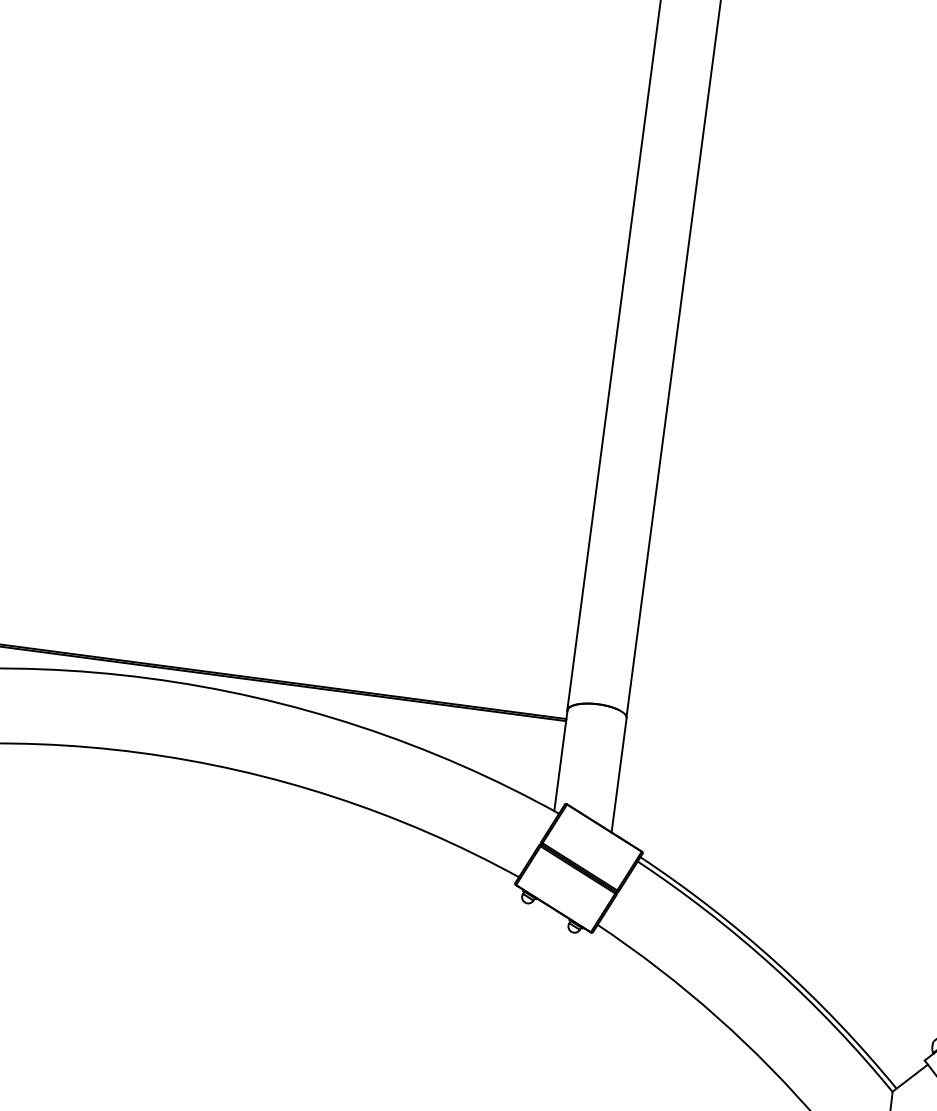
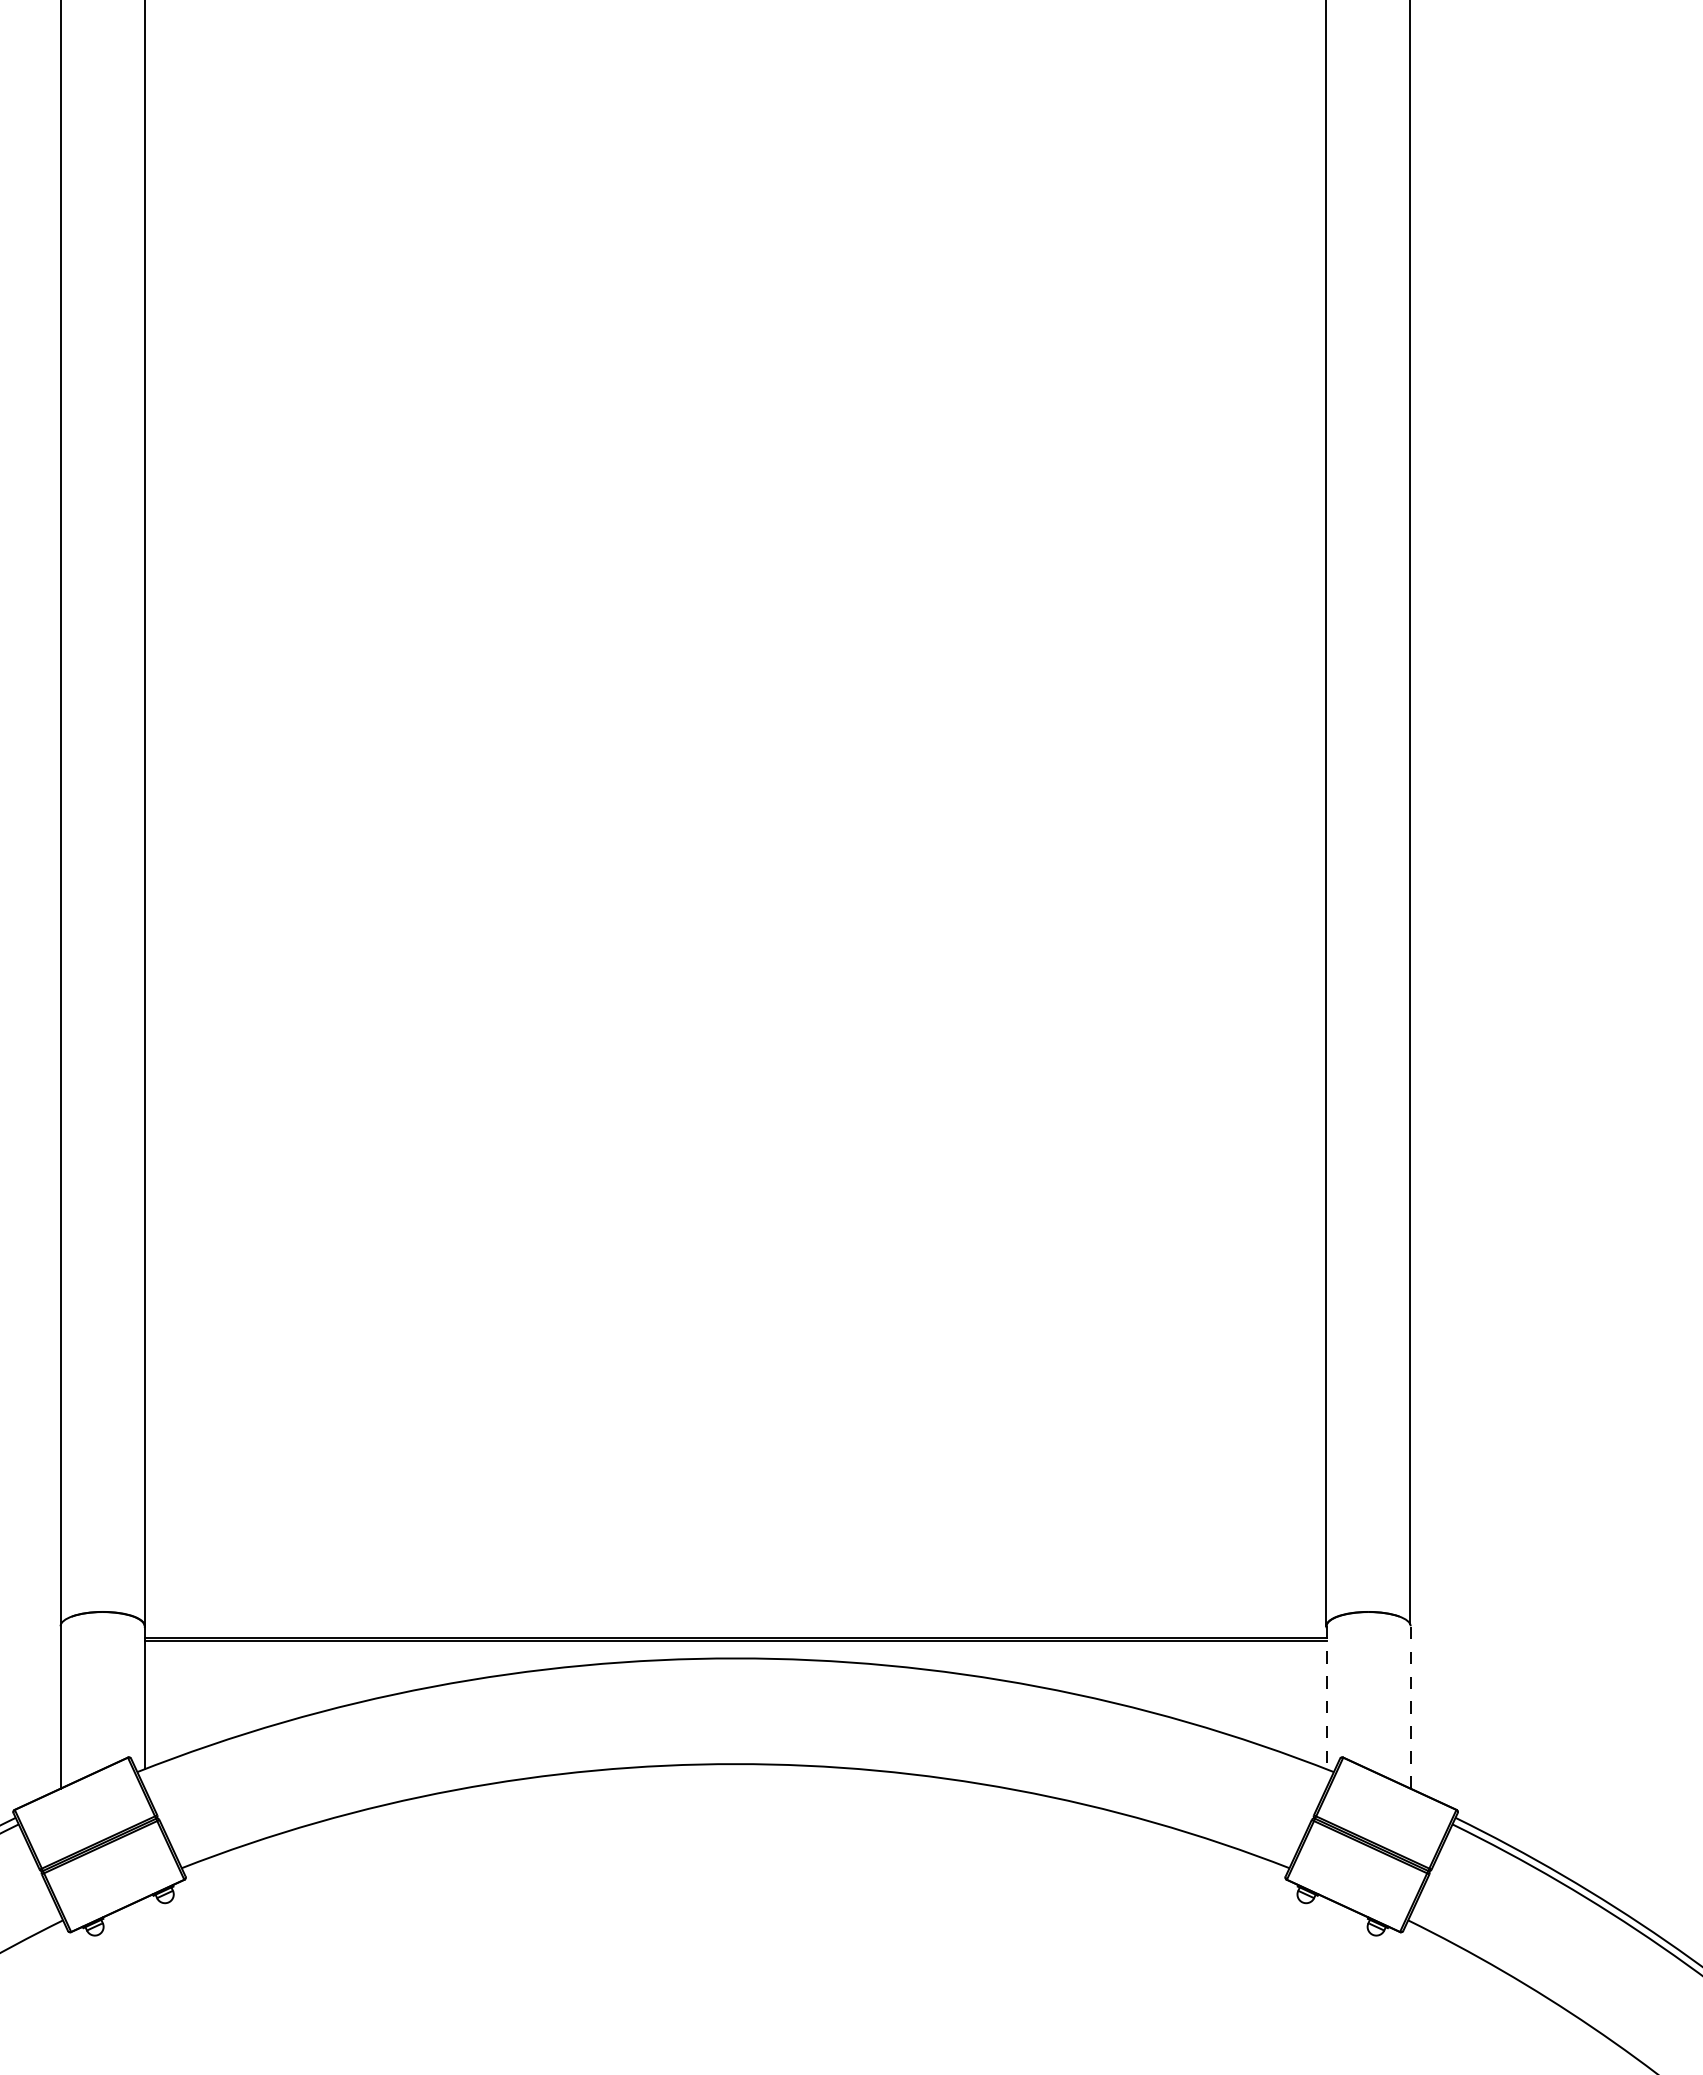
line: (560, 760) -> (1326, 1697), solid -> dashed
line: (619, 774) -> (1410, 1706), solid -> dashed

